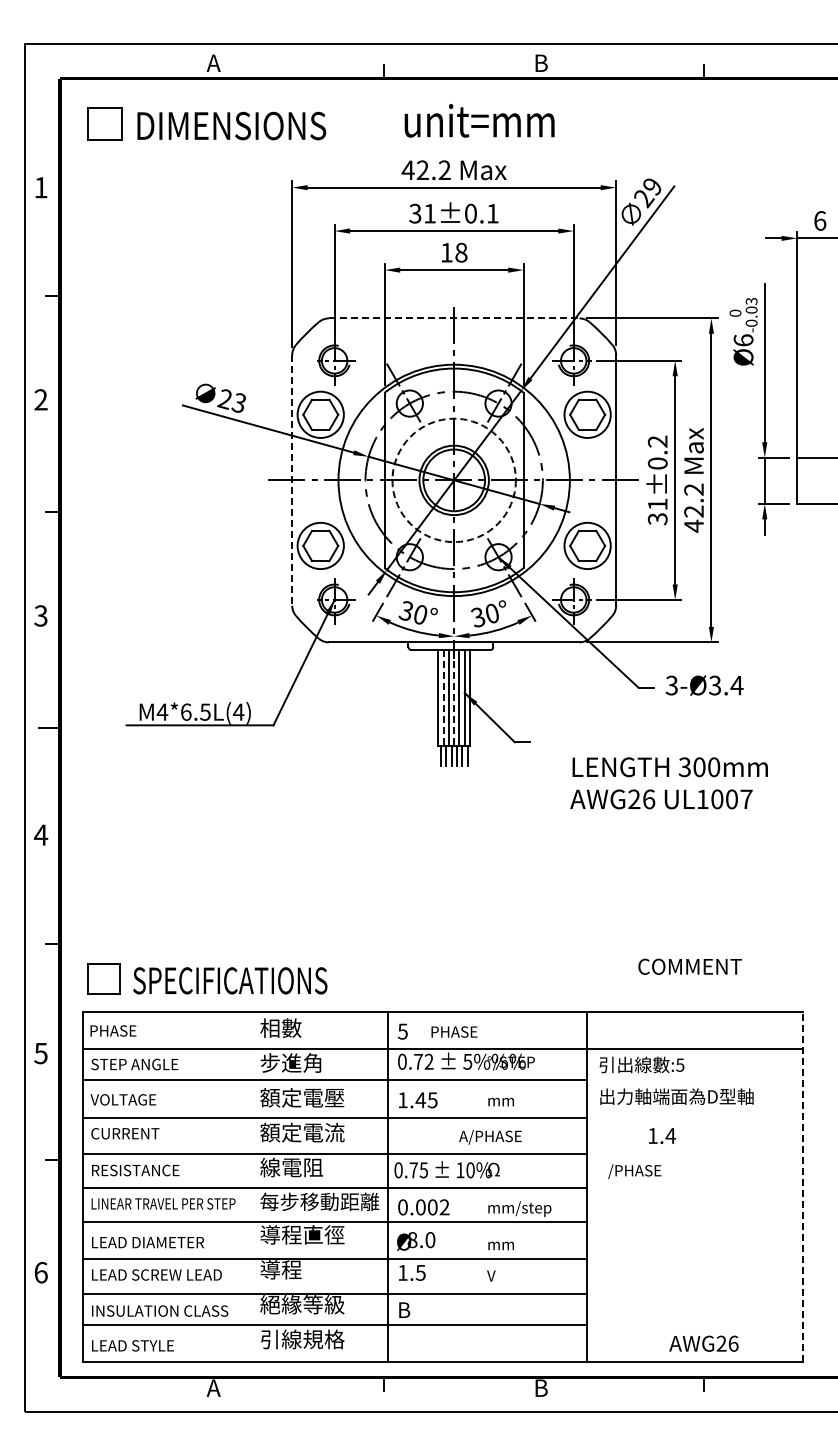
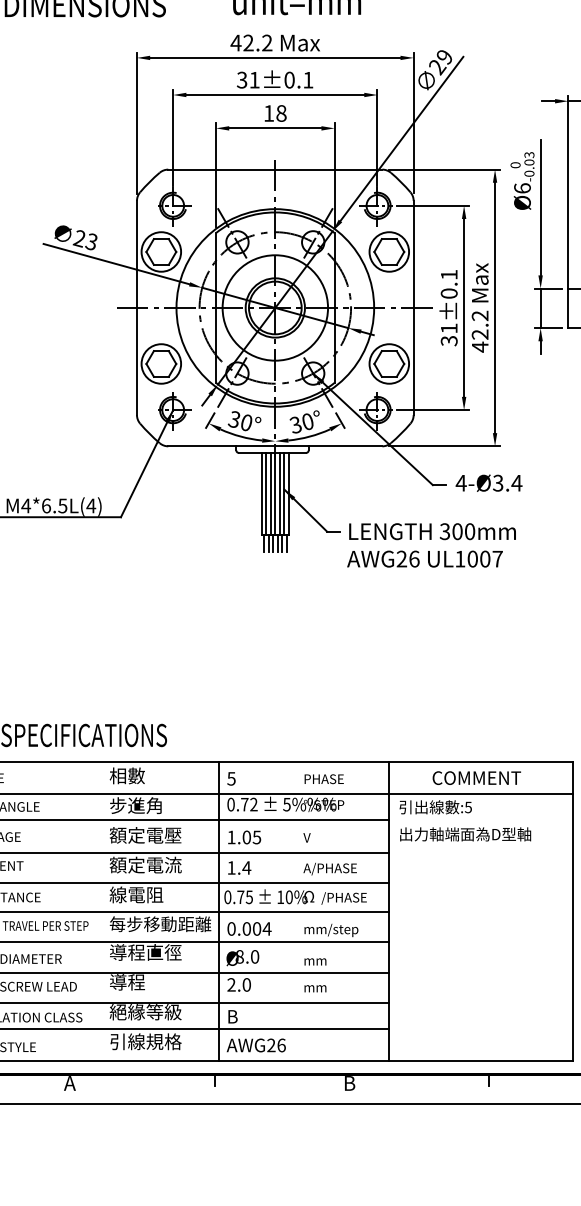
line: (454, 318) -> (275, 169), dashed -> solid
text: (657, 441) -> (448, 274), 31±0.2 -> 31±0.1
line: (292, 480) -> (137, 308), dashed -> solid
circle: (453, 480) -> (274, 308), dashed -> solid
text: (671, 685) -> (460, 483), 3-Ø3.4 -> 4-Ø3.4
line: (443, 698) -> (266, 494), dashed -> solid
line: (454, 698) -> (275, 494), dashed -> solid
text: (668, 783) -> (431, 545), moved
text: (689, 966) -> (476, 777), moved
text: (454, 1031) -> (324, 778), moved
text: (420, 1100) -> (246, 837), 1.45 -> 1.05
text: (500, 1100) -> (314, 837), mm -> V
text: (662, 1135) -> (239, 867), moved
text: (490, 1137) -> (330, 869), moved
text: (634, 1171) -> (343, 898), moved
line: (803, 1187) -> (573, 911), dashed -> solid
text: (444, 1207) -> (267, 929), 0.002 -> 0.004
text: (411, 1272) -> (238, 984), 1.5 -> 2.0
text: (500, 1275) -> (314, 987), V -> mm
text: (703, 1343) -> (255, 1045), moved

